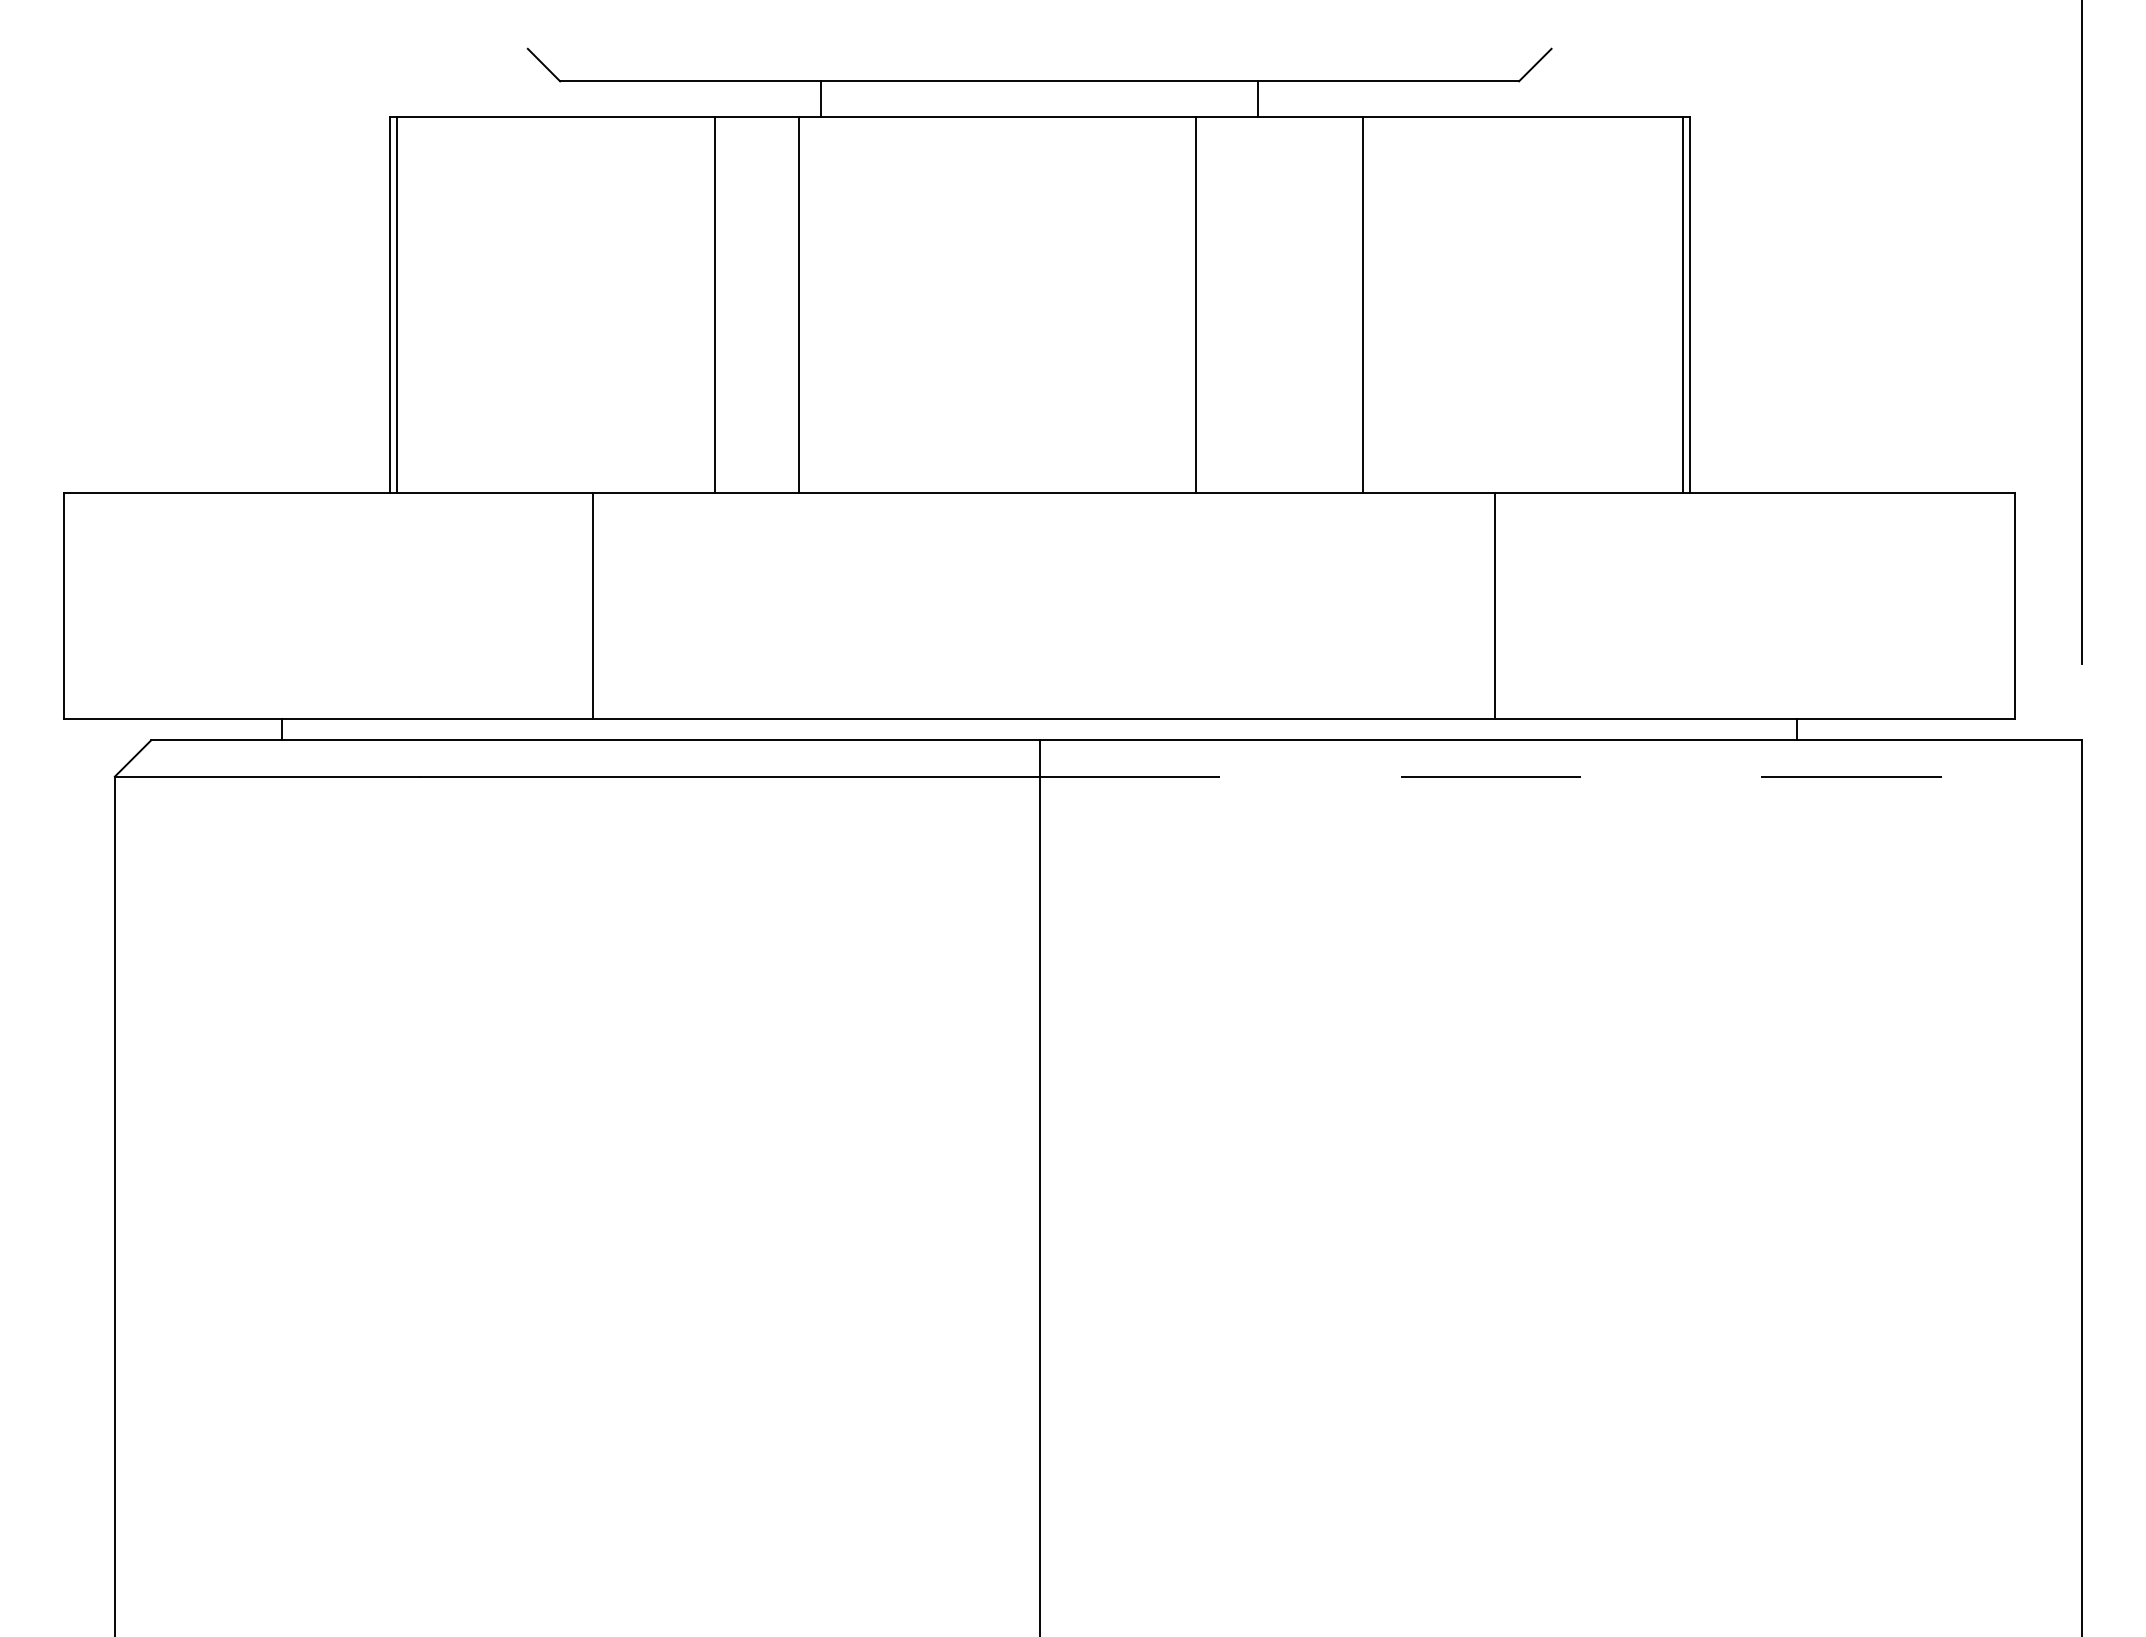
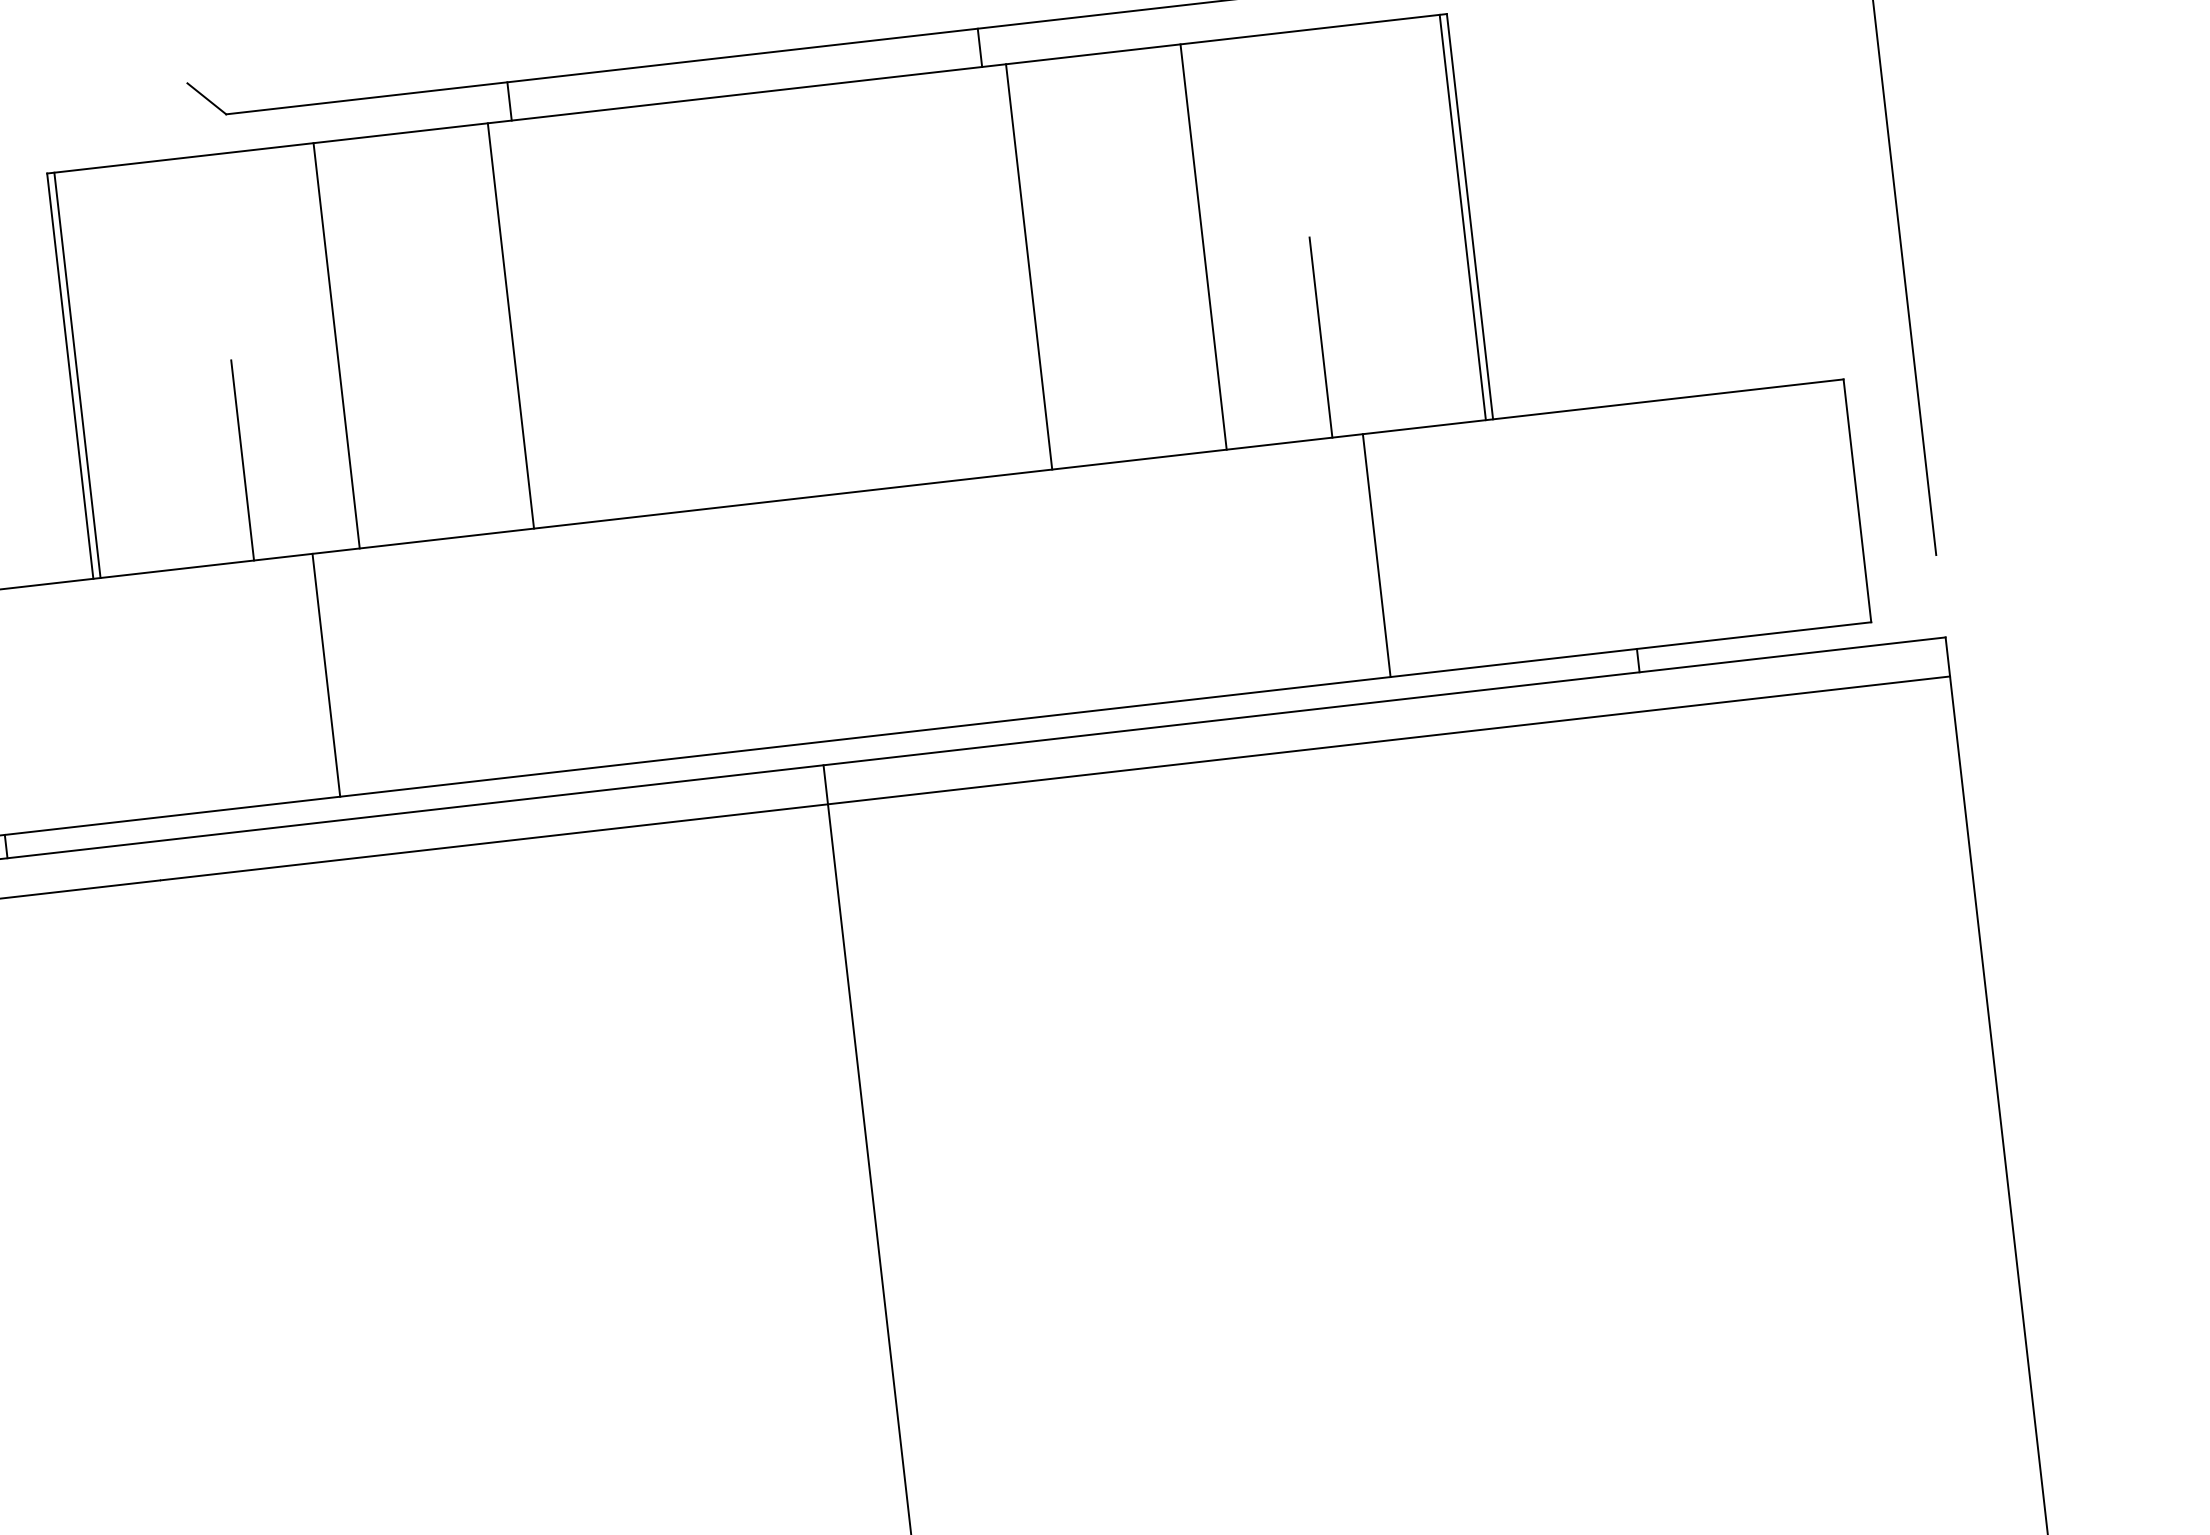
line: (715, 304) -> (336, 345), moved
line: (1196, 304) -> (1029, 266), moved
line: (1363, 304) -> (1203, 246), moved
line: (539, 400) -> (243, 460), added
line: (1540, 400) -> (1321, 337), added
line: (1494, 605) -> (1376, 555), moved
line: (1560, 776) -> (1388, 740), dashed -> solid

